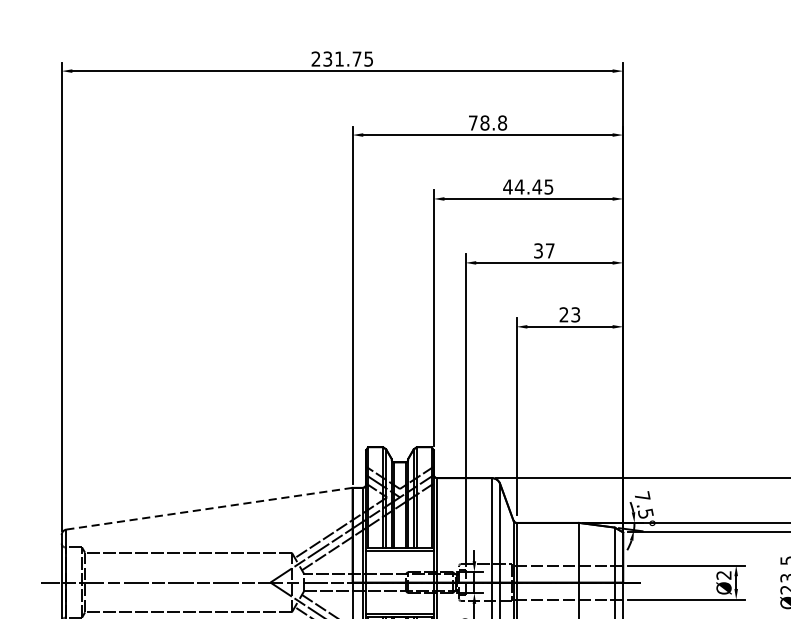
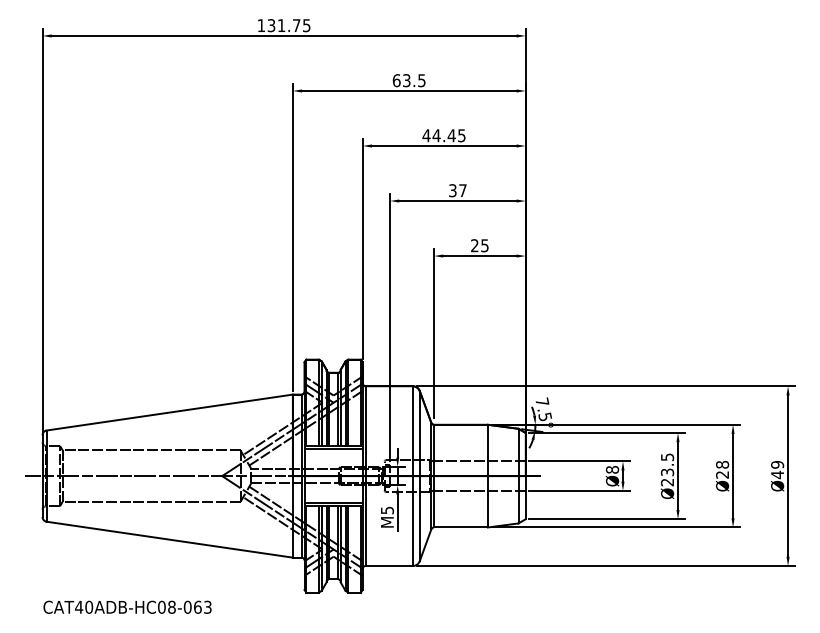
text: (314, 58) -> (260, 25), 231.75 -> 131.75
text: (486, 122) -> (408, 80), 78.8 -> 63.5
text: (575, 314) -> (484, 245), 23 -> 25
line: (209, 508) -> (169, 412), dashed -> solid
text: (724, 574) -> (612, 469), Ø2 -> Ø8

